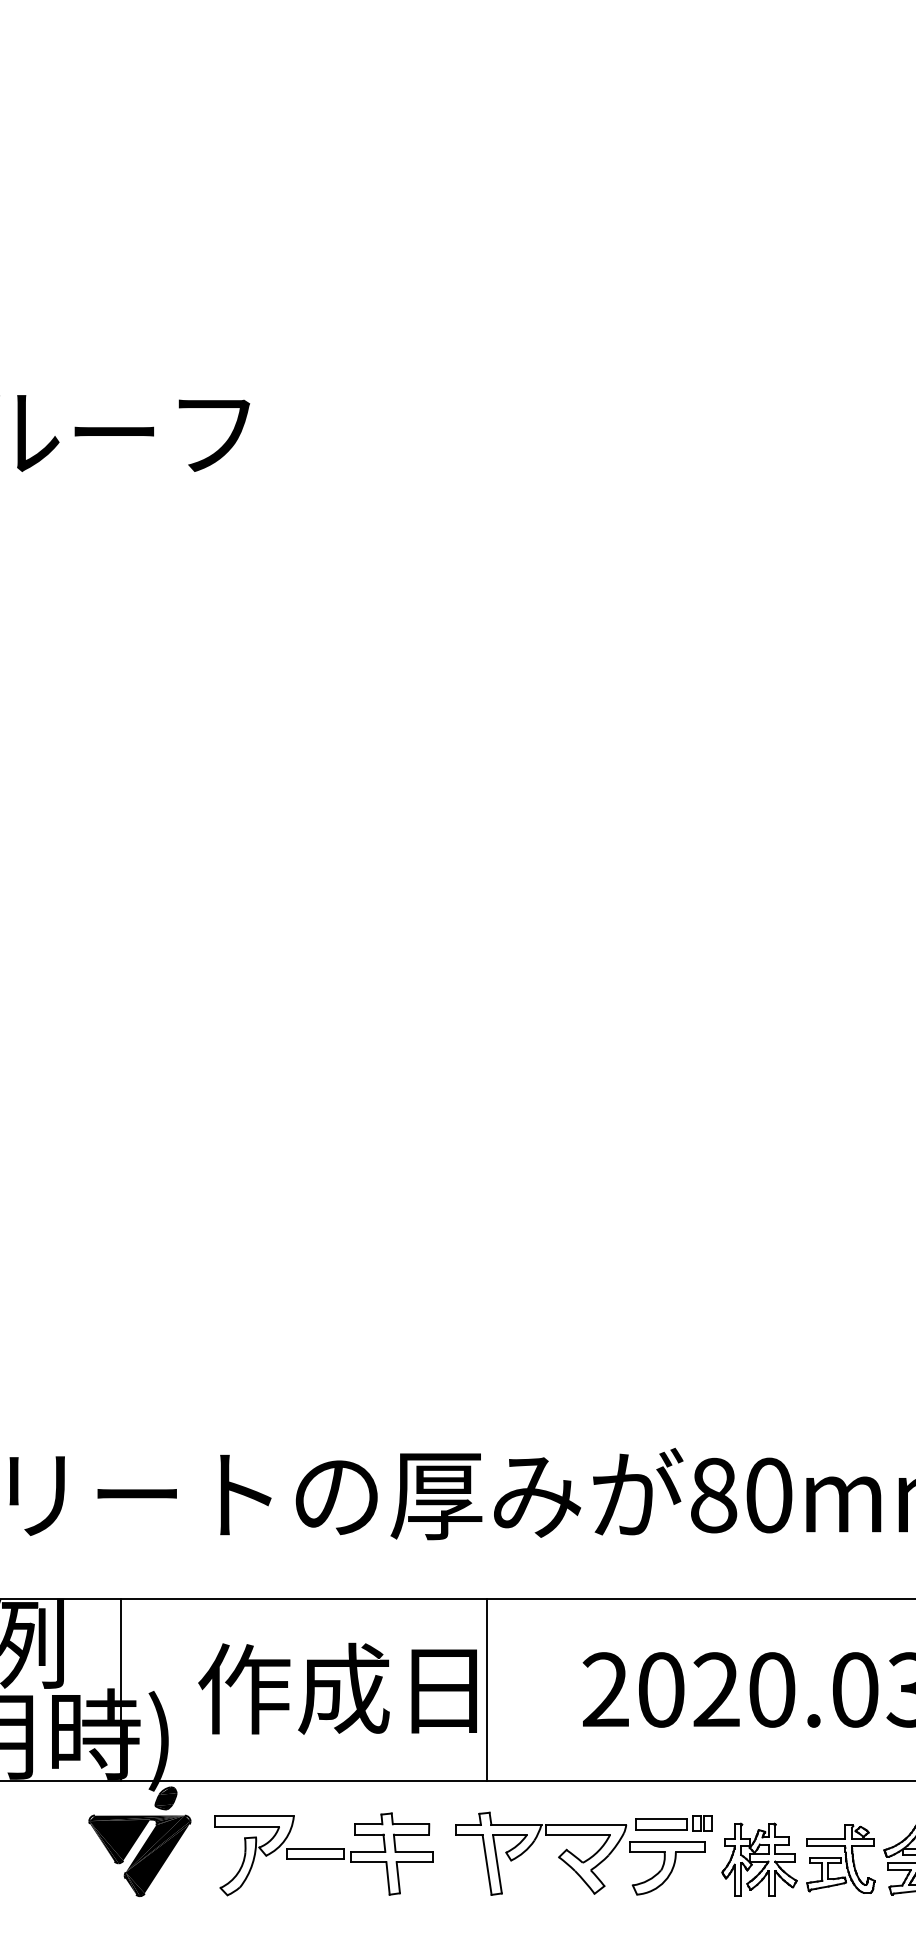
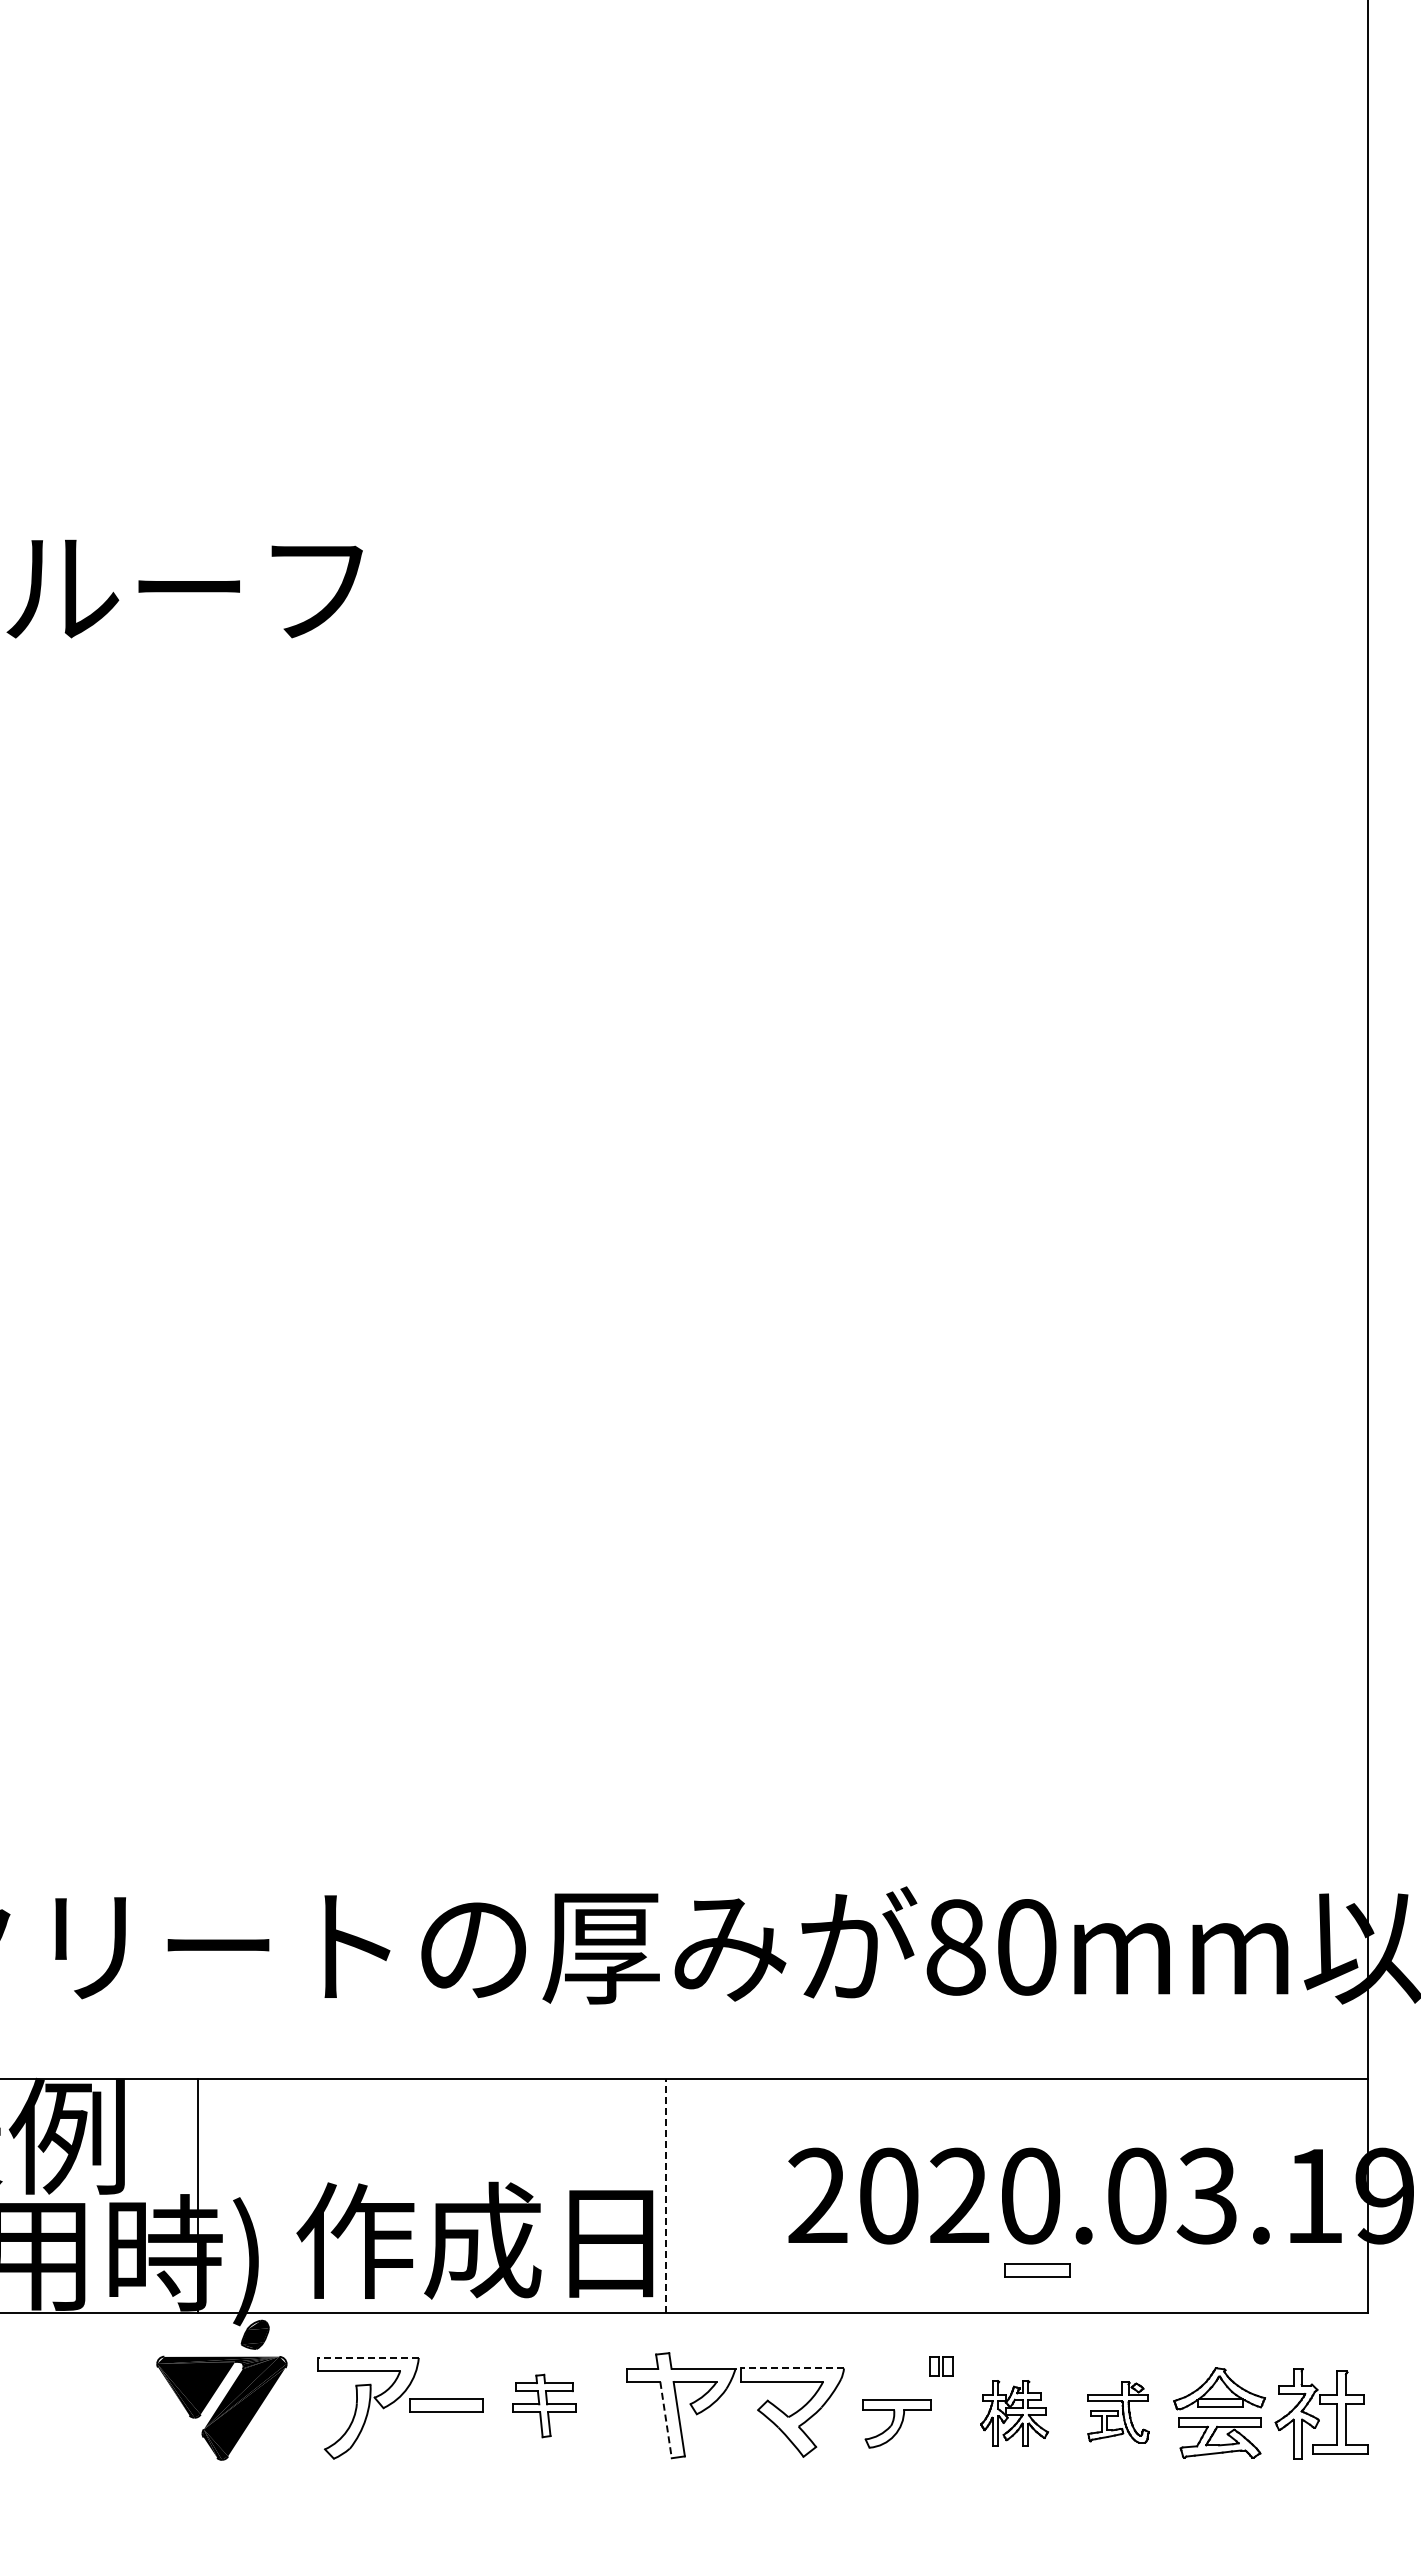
text: (337, 1688) -> (474, 2240), moved
line: (486, 1690) -> (665, 2196), solid -> dashed
line: (254, 1816) -> (368, 2357), solid -> dashed
line: (585, 1824) -> (792, 2368), solid -> dashed
part: (661, 1824) -> (1037, 2270), moved
part: (392, 1853) -> (544, 2405), size x0.6
part: (759, 1859) -> (1014, 2413), size x0.7
part: (840, 1859) -> (1118, 2412), size x0.7
line: (487, 1865) -> (666, 2420), solid -> dashed
part: (667, 1867) -> (896, 2423), size x0.7

